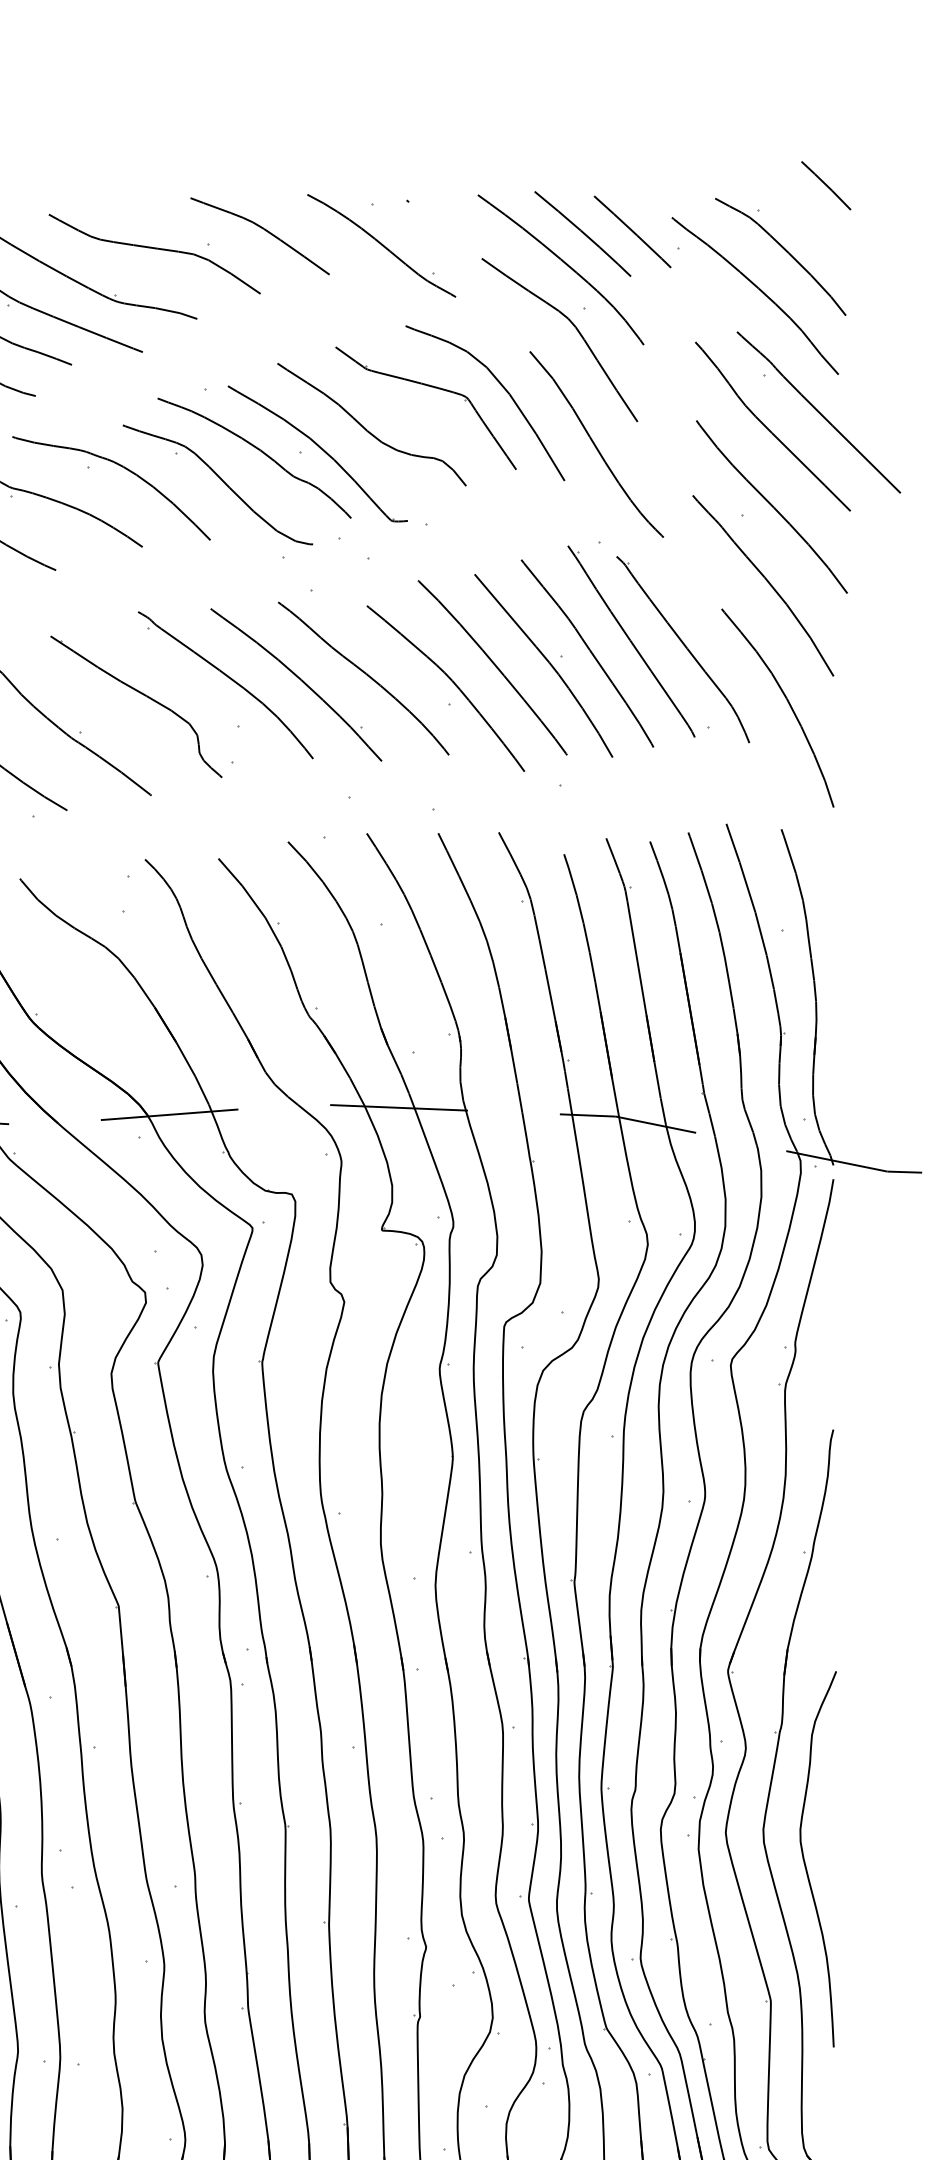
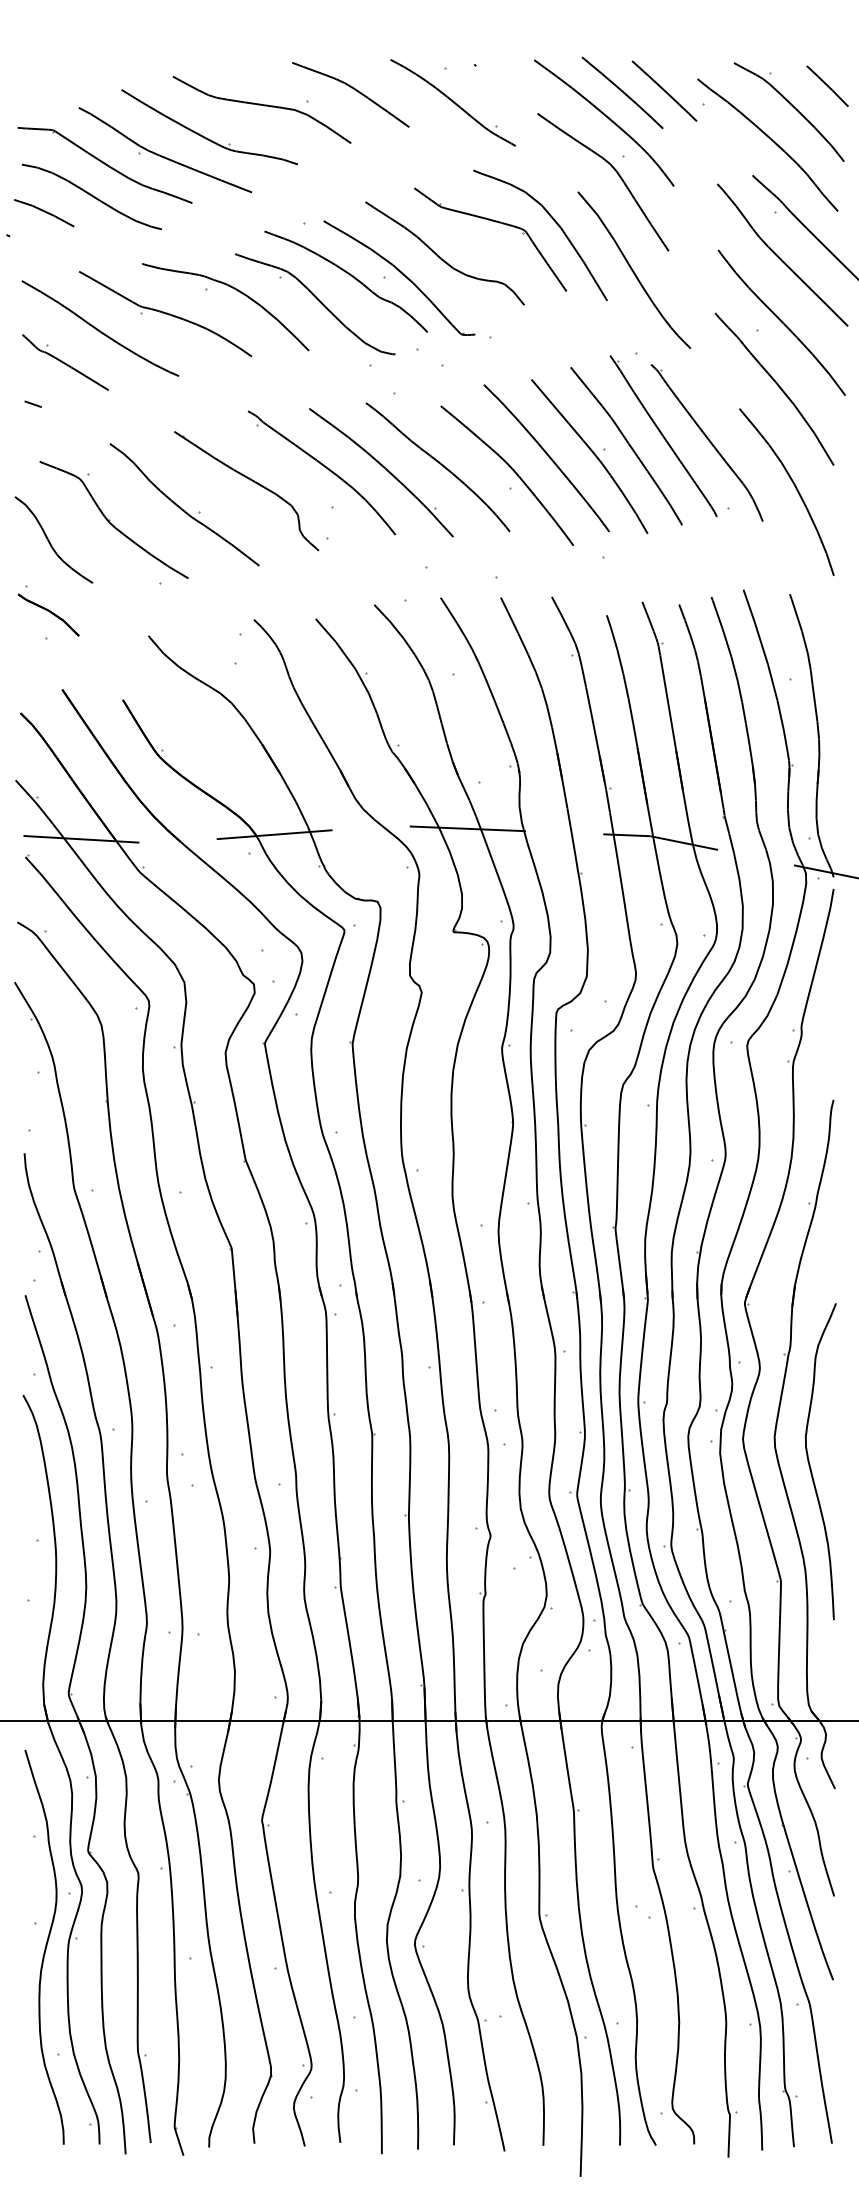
line: (826, 186) -> (827, 86), moved

